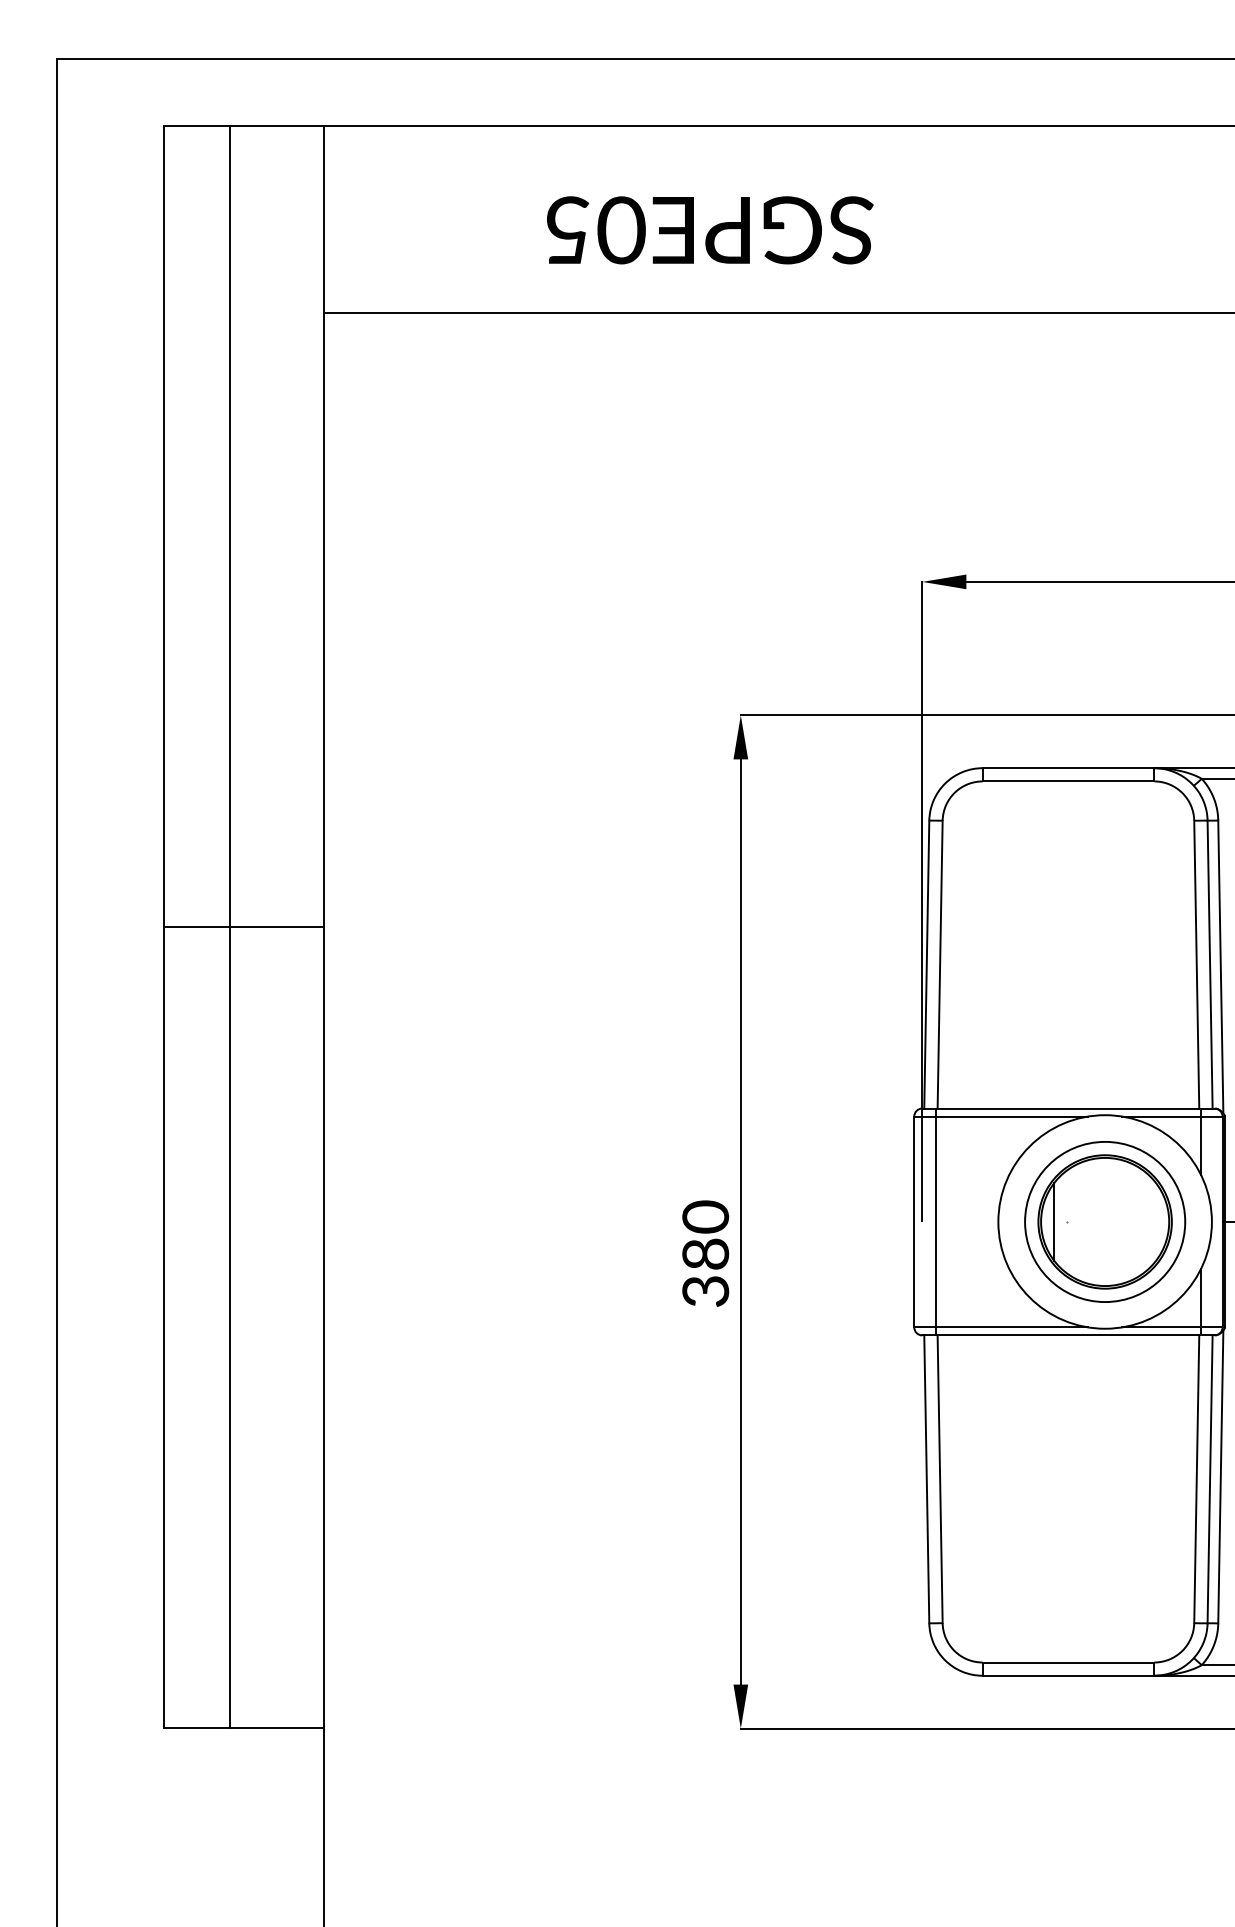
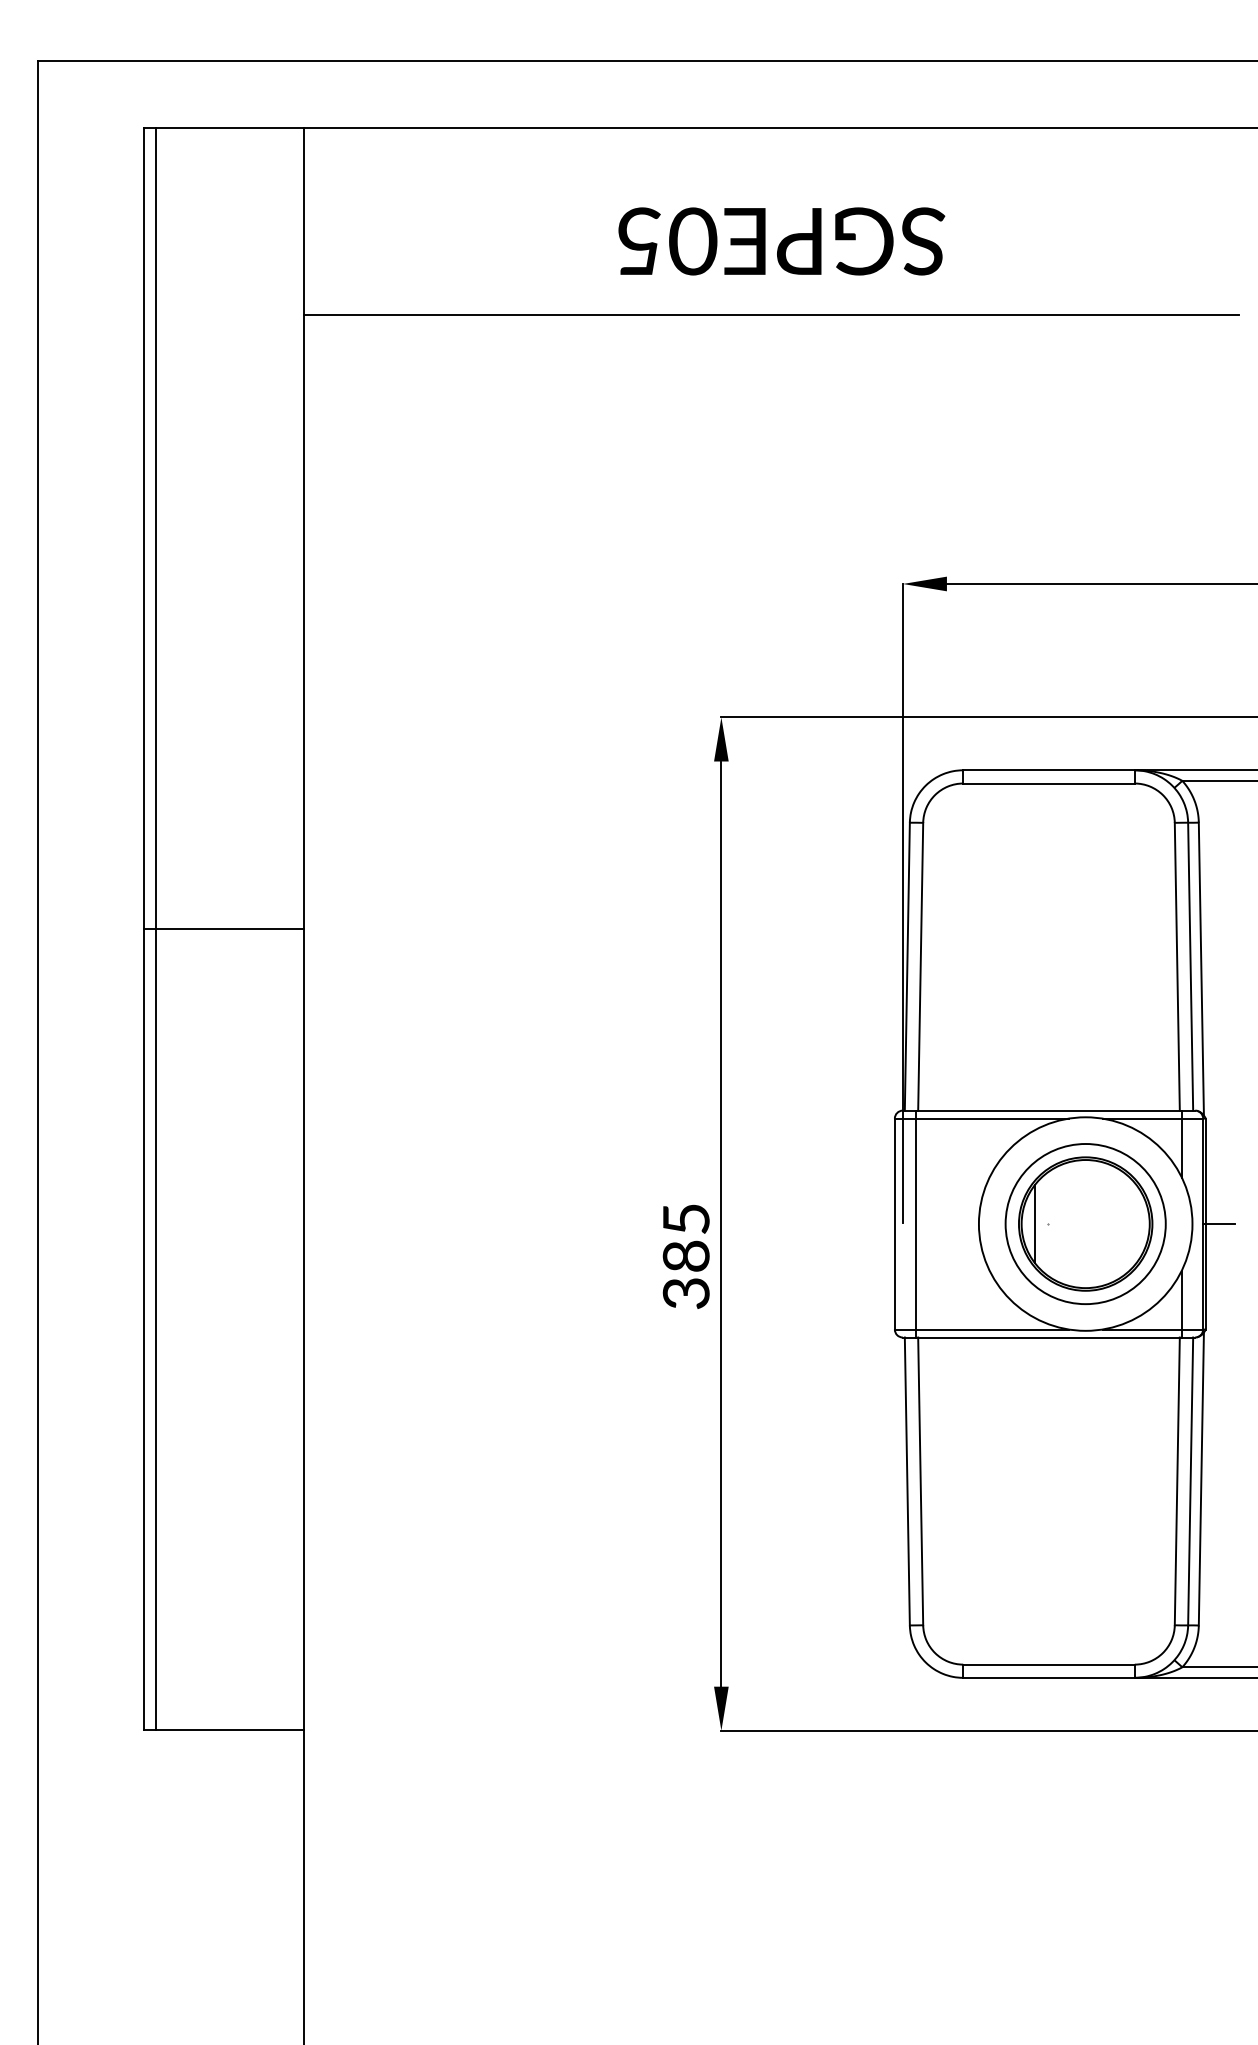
text: (709, 230) -> (781, 241), moved
line: (230, 926) -> (156, 928), moved
text: (704, 1216) -> (685, 1218), 380 -> 385

